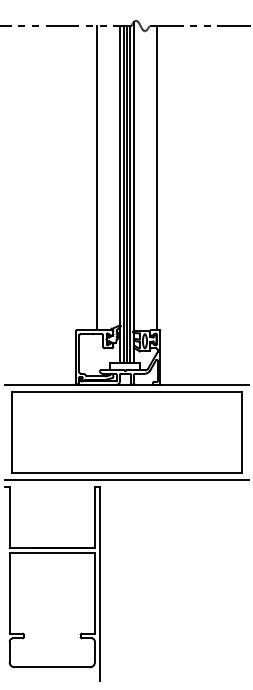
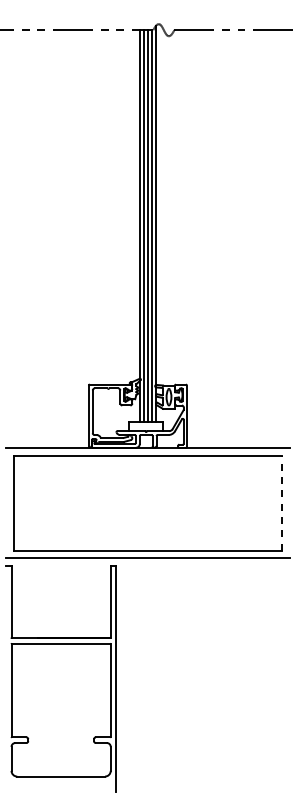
line: (97, 178) -> (113, 207), removed
line: (156, 178) -> (182, 207), removed
line: (242, 431) -> (282, 502), solid -> dashed

